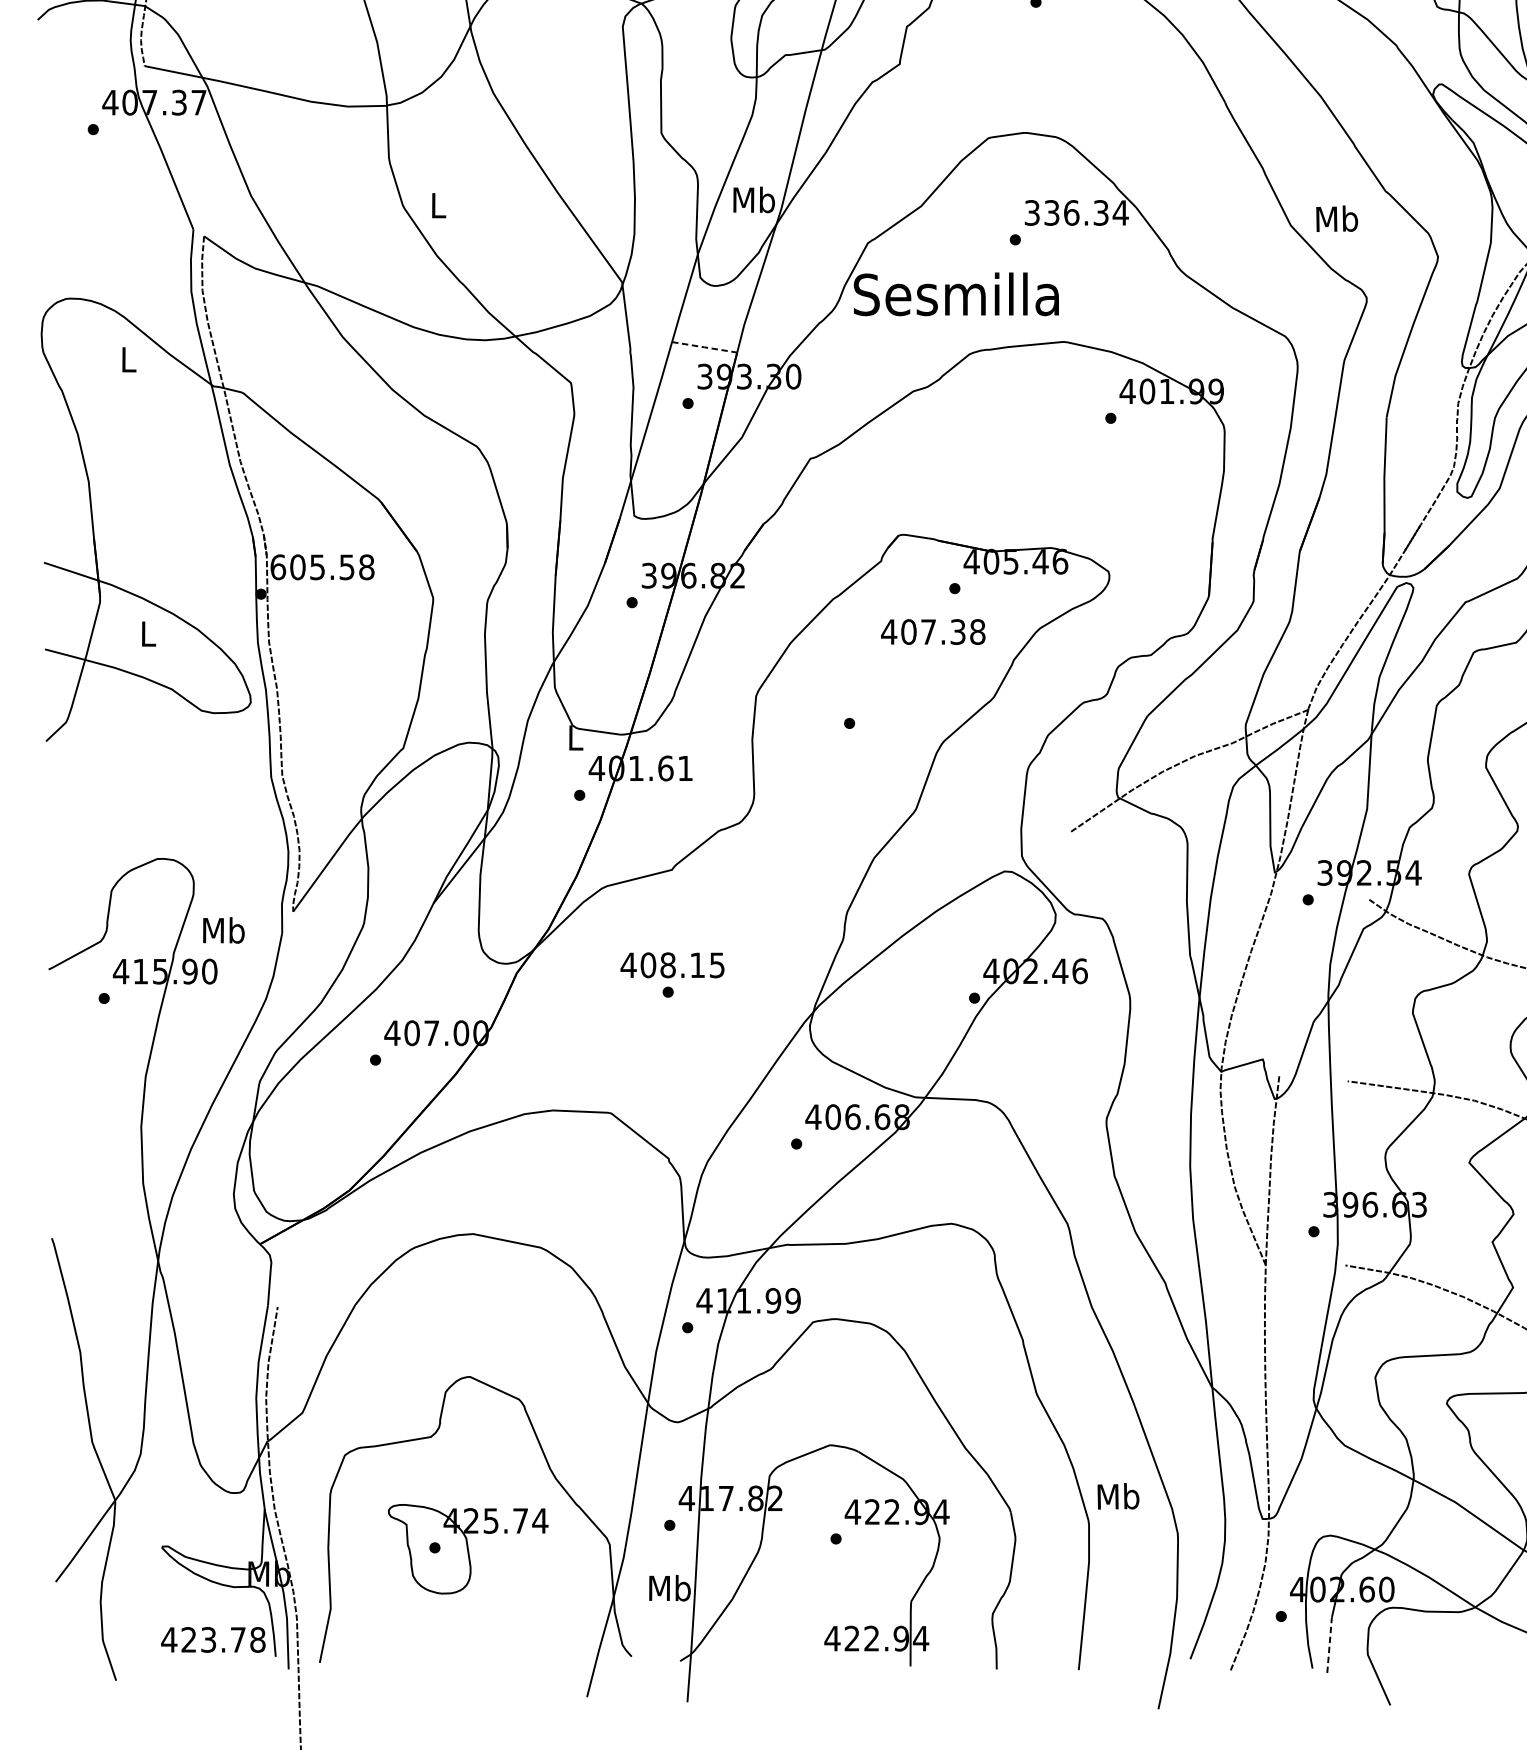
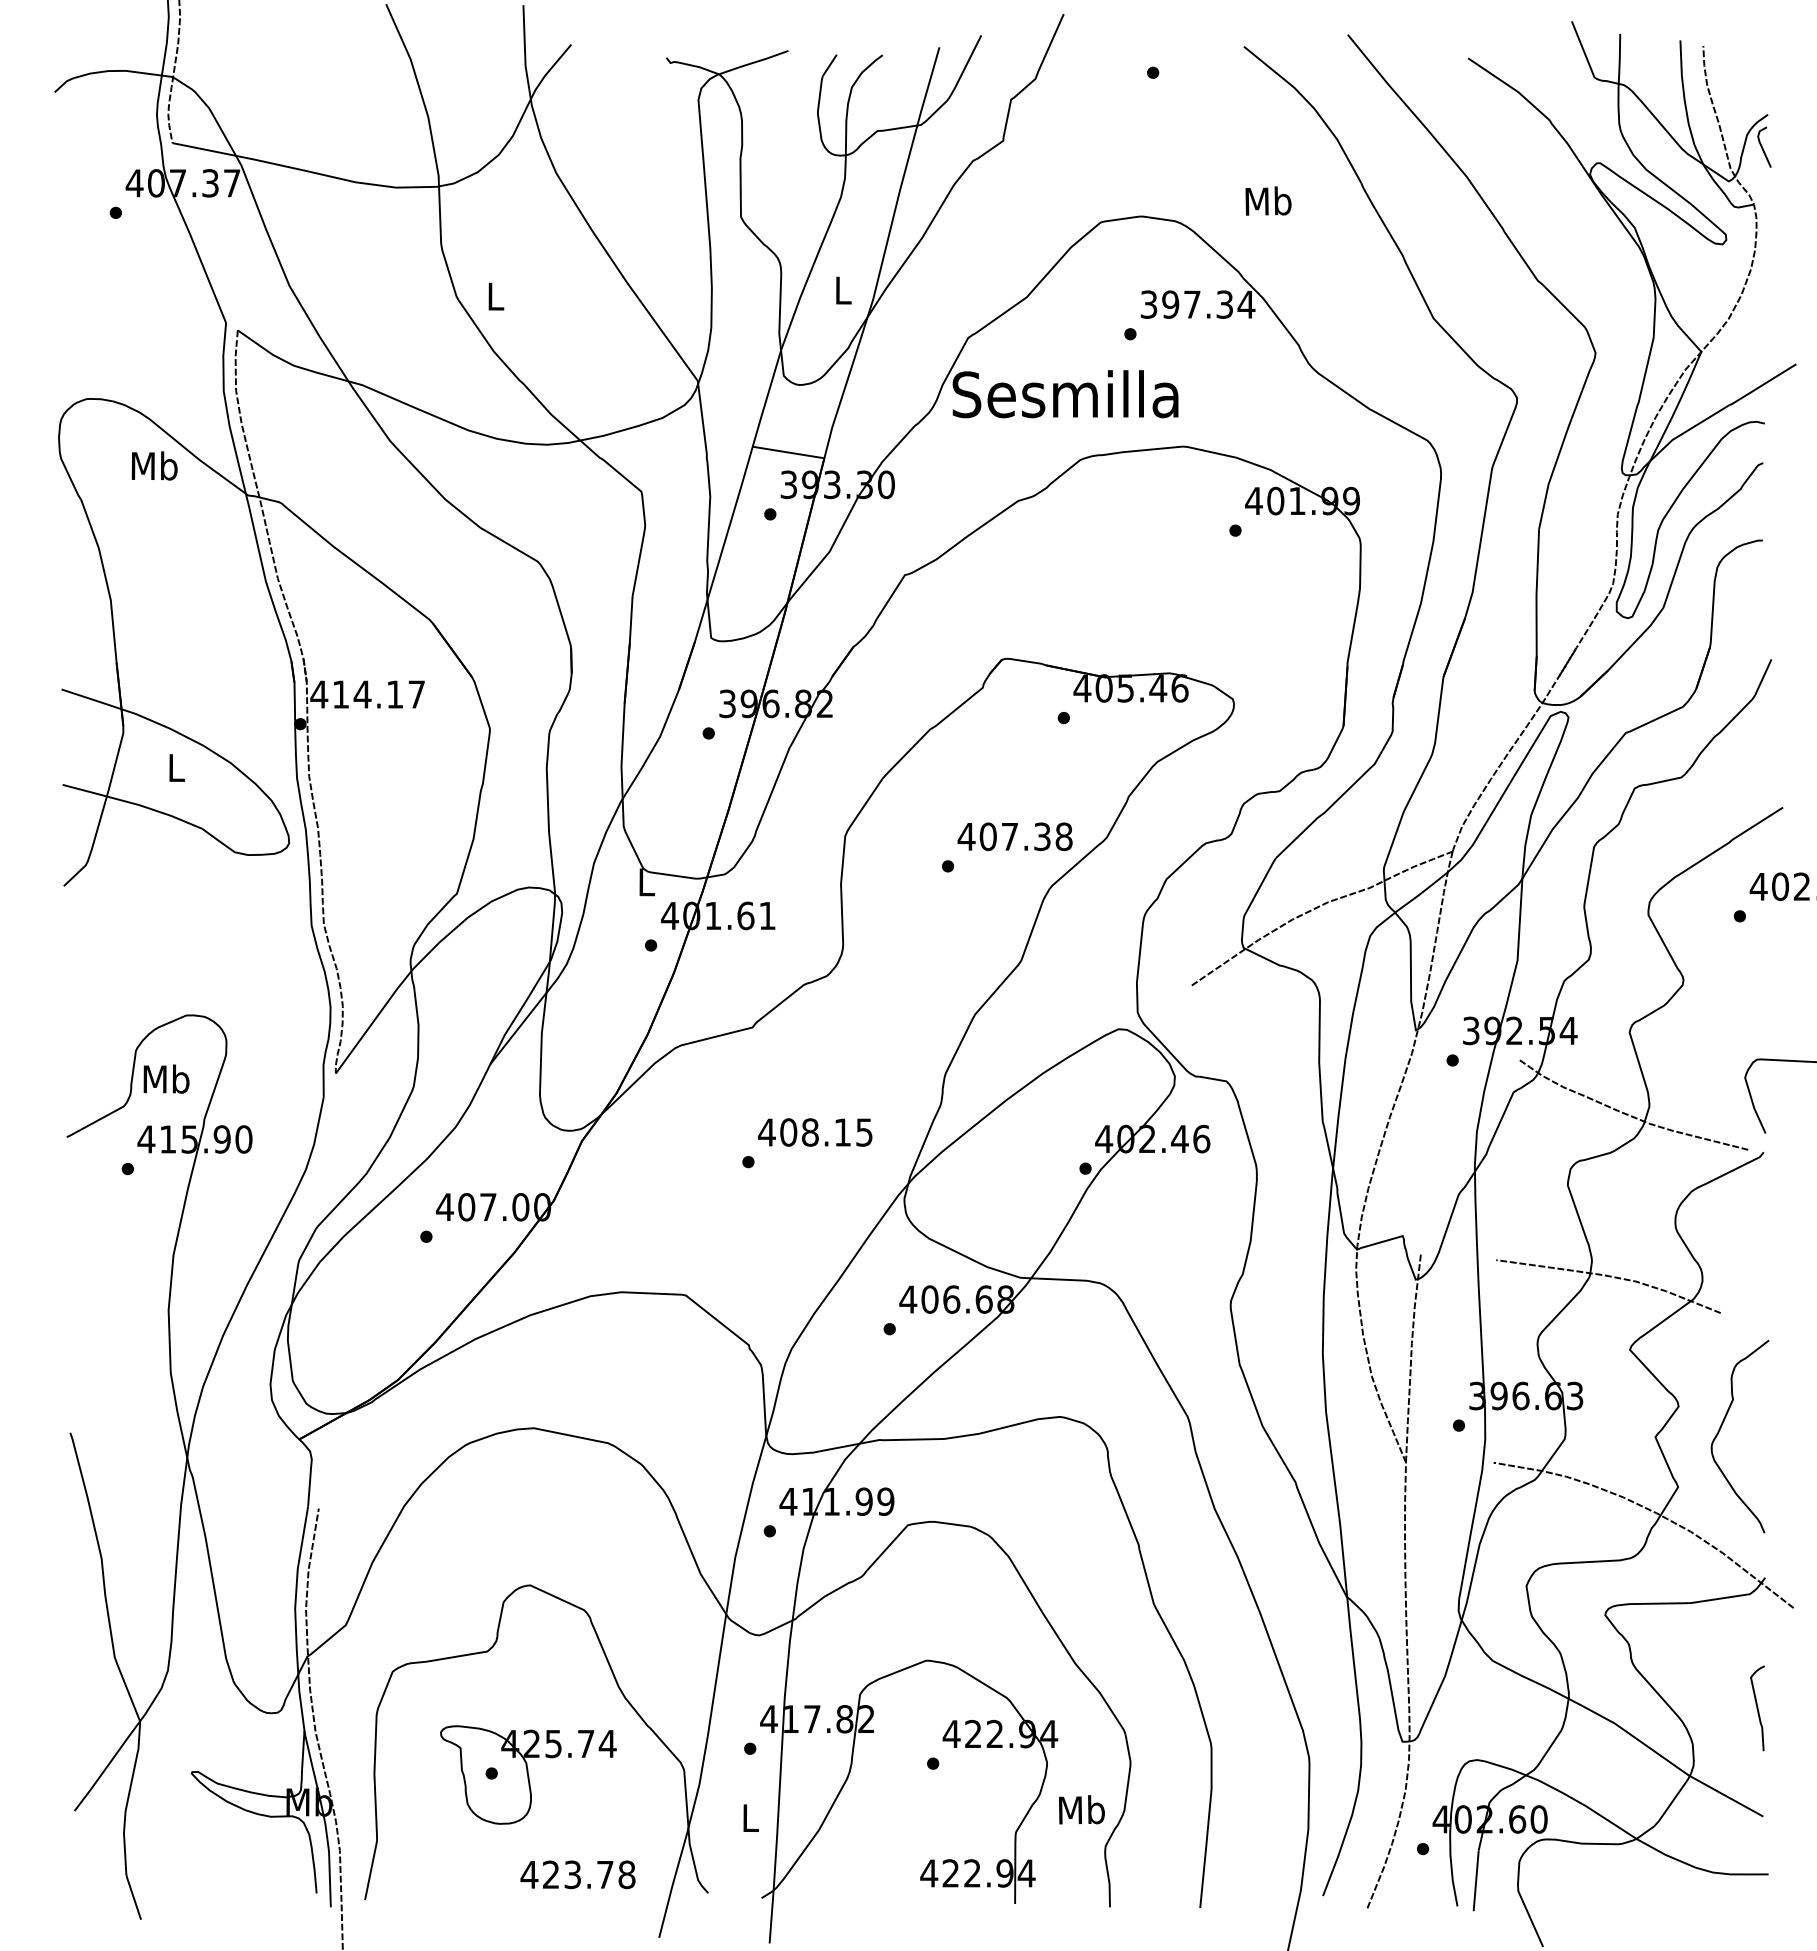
text: (753, 199) -> (842, 289), Mb -> L
text: (1061, 212) -> (1181, 304), 336.34 -> 397.34
text: (1337, 218) -> (1268, 200), moved
line: (704, 347) -> (788, 452), dashed -> solid
text: (128, 359) -> (154, 465), L -> Mb
text: (321, 567) -> (367, 694), 605.58 -> 414.17
text: (932, 631) -> (1014, 836), moved
text: (223, 929) -> (166, 1078), moved
text: (672, 965) -> (815, 1132), moved
text: (1118, 1496) -> (1081, 1809), moved
text: (670, 1587) -> (750, 1817), Mb -> L
text: (212, 1639) -> (577, 1874), moved
line: (1329, 1645) -> (1476, 1880), dashed -> solid

